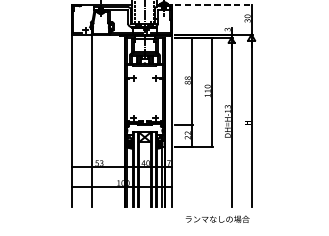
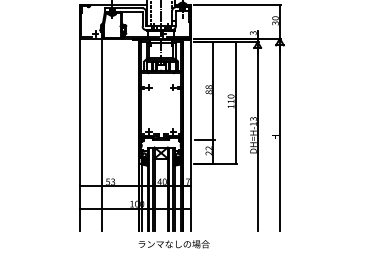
line: (214, 4) -> (238, 5), dashed -> solid
text: (217, 219) -> (173, 244), moved

